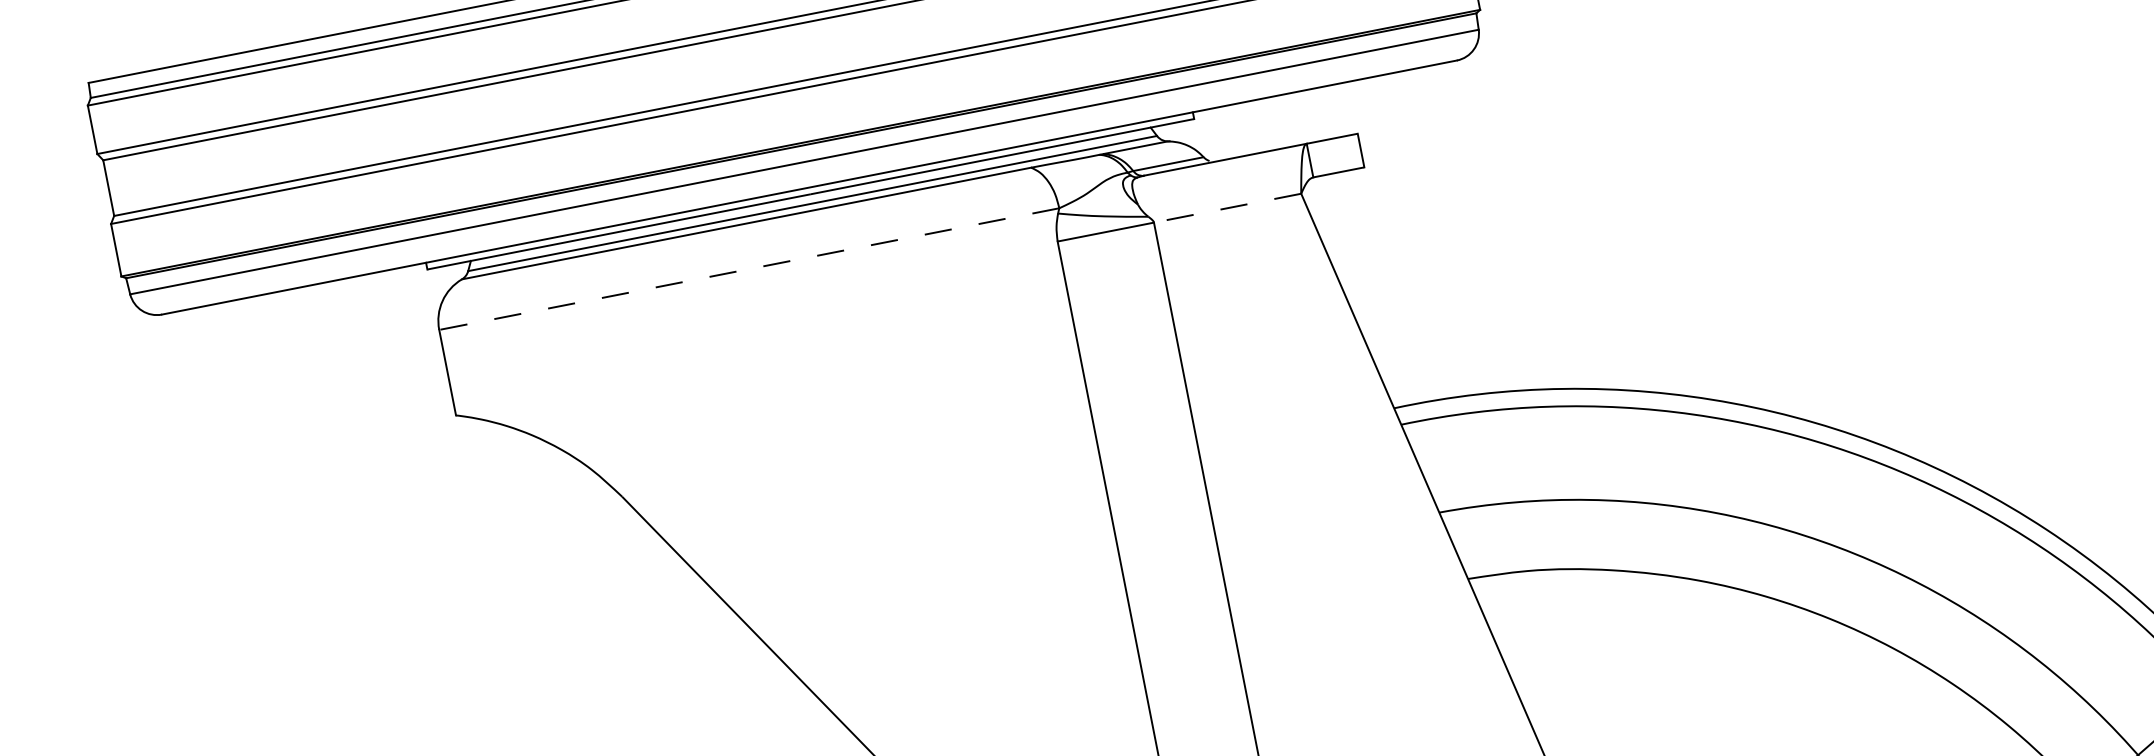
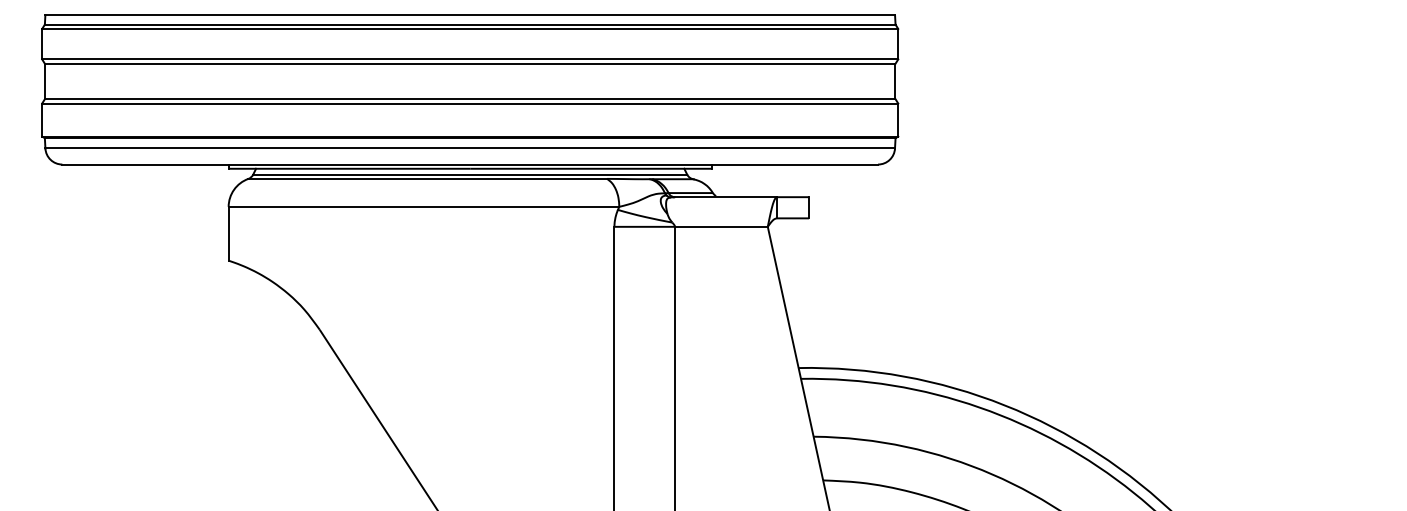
line: (1226, 207) -> (720, 226), dashed -> solid
line: (748, 268) -> (423, 206), dashed -> solid

